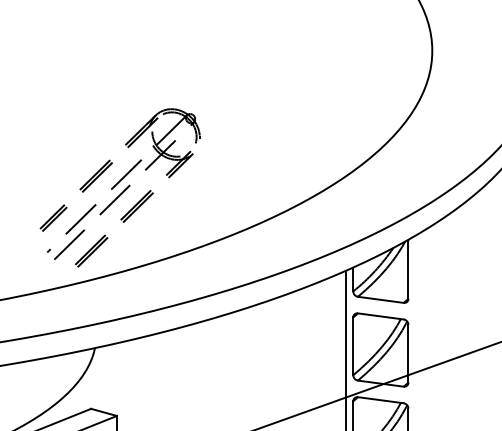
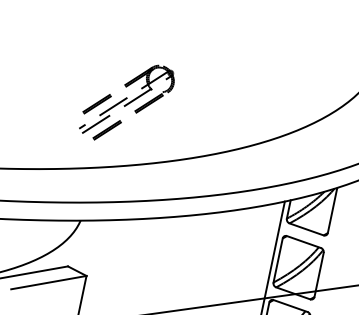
part: (119, 187) -> (124, 101), size x0.7

